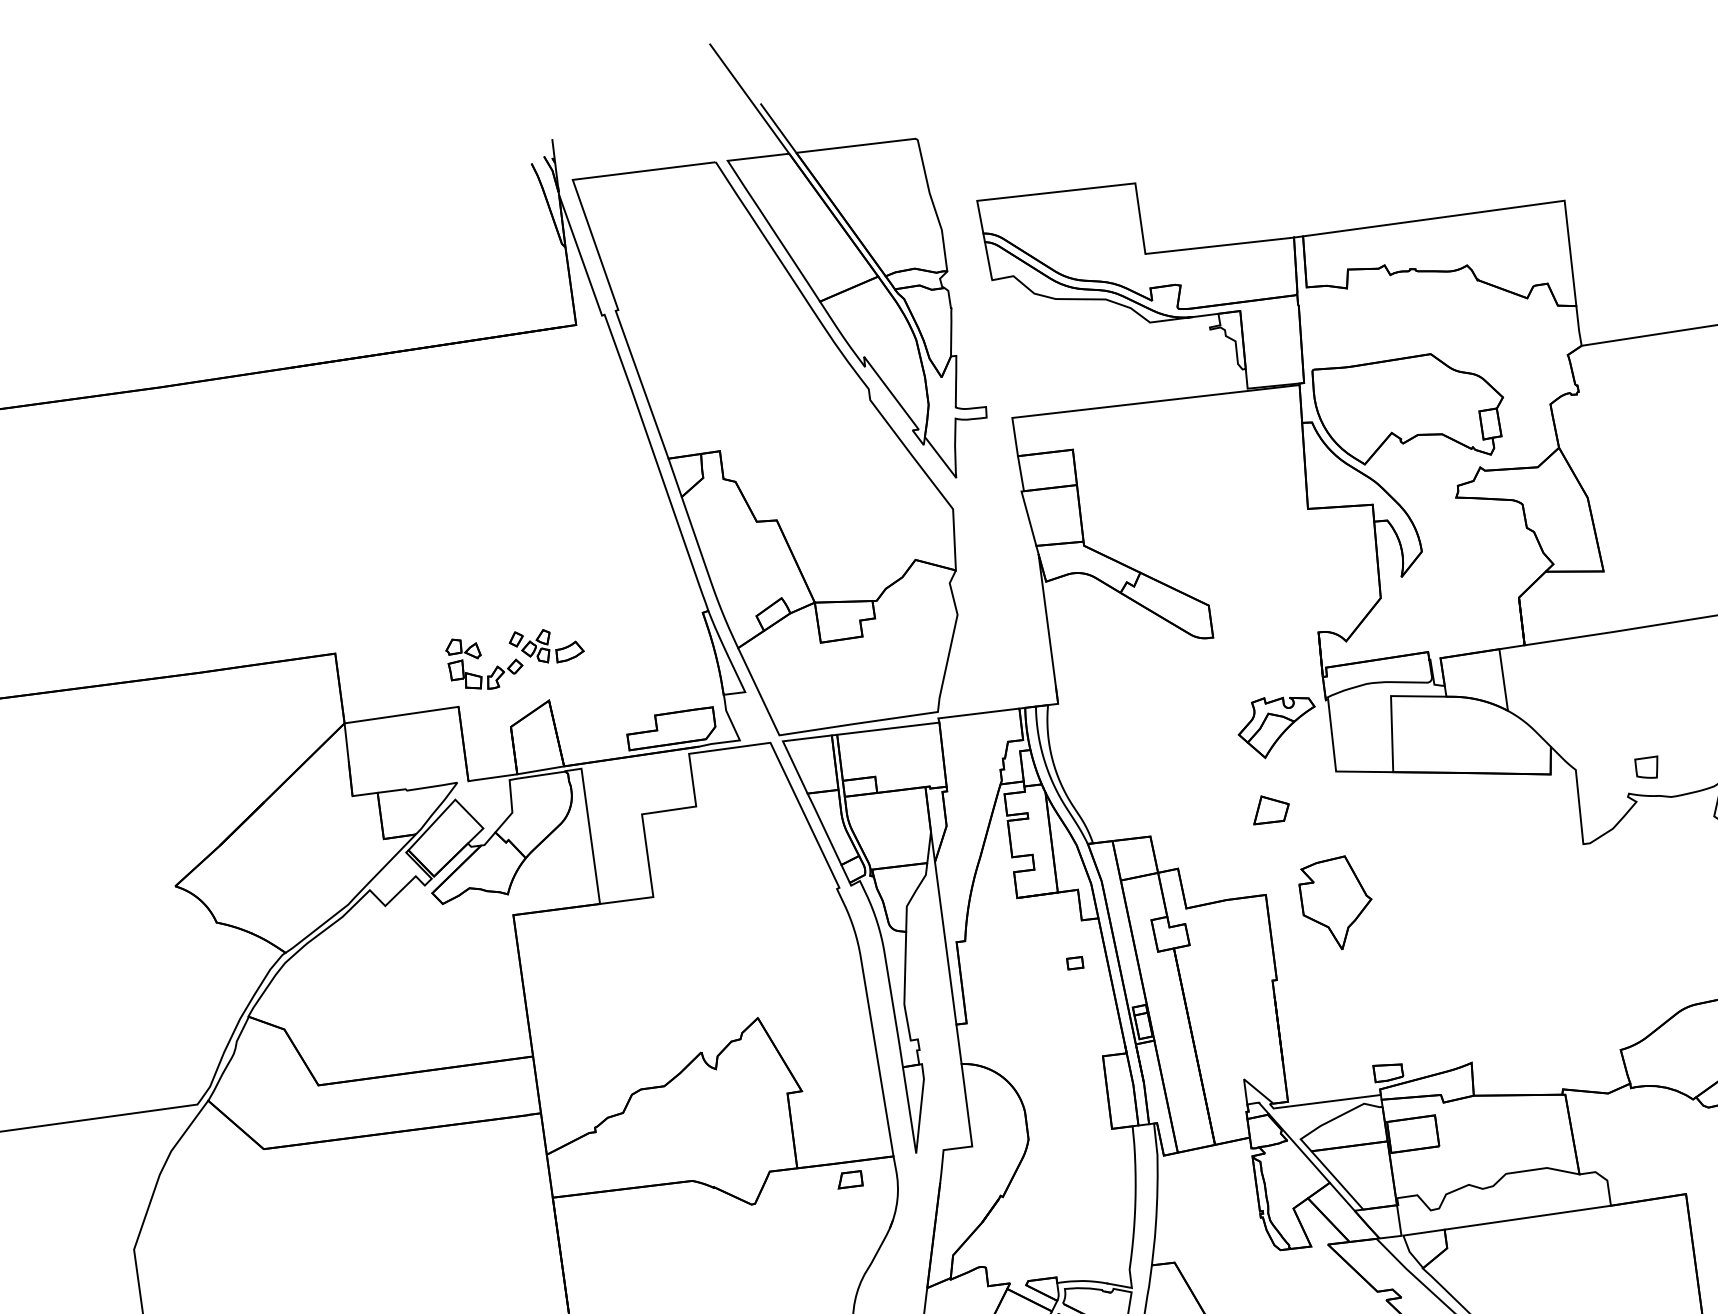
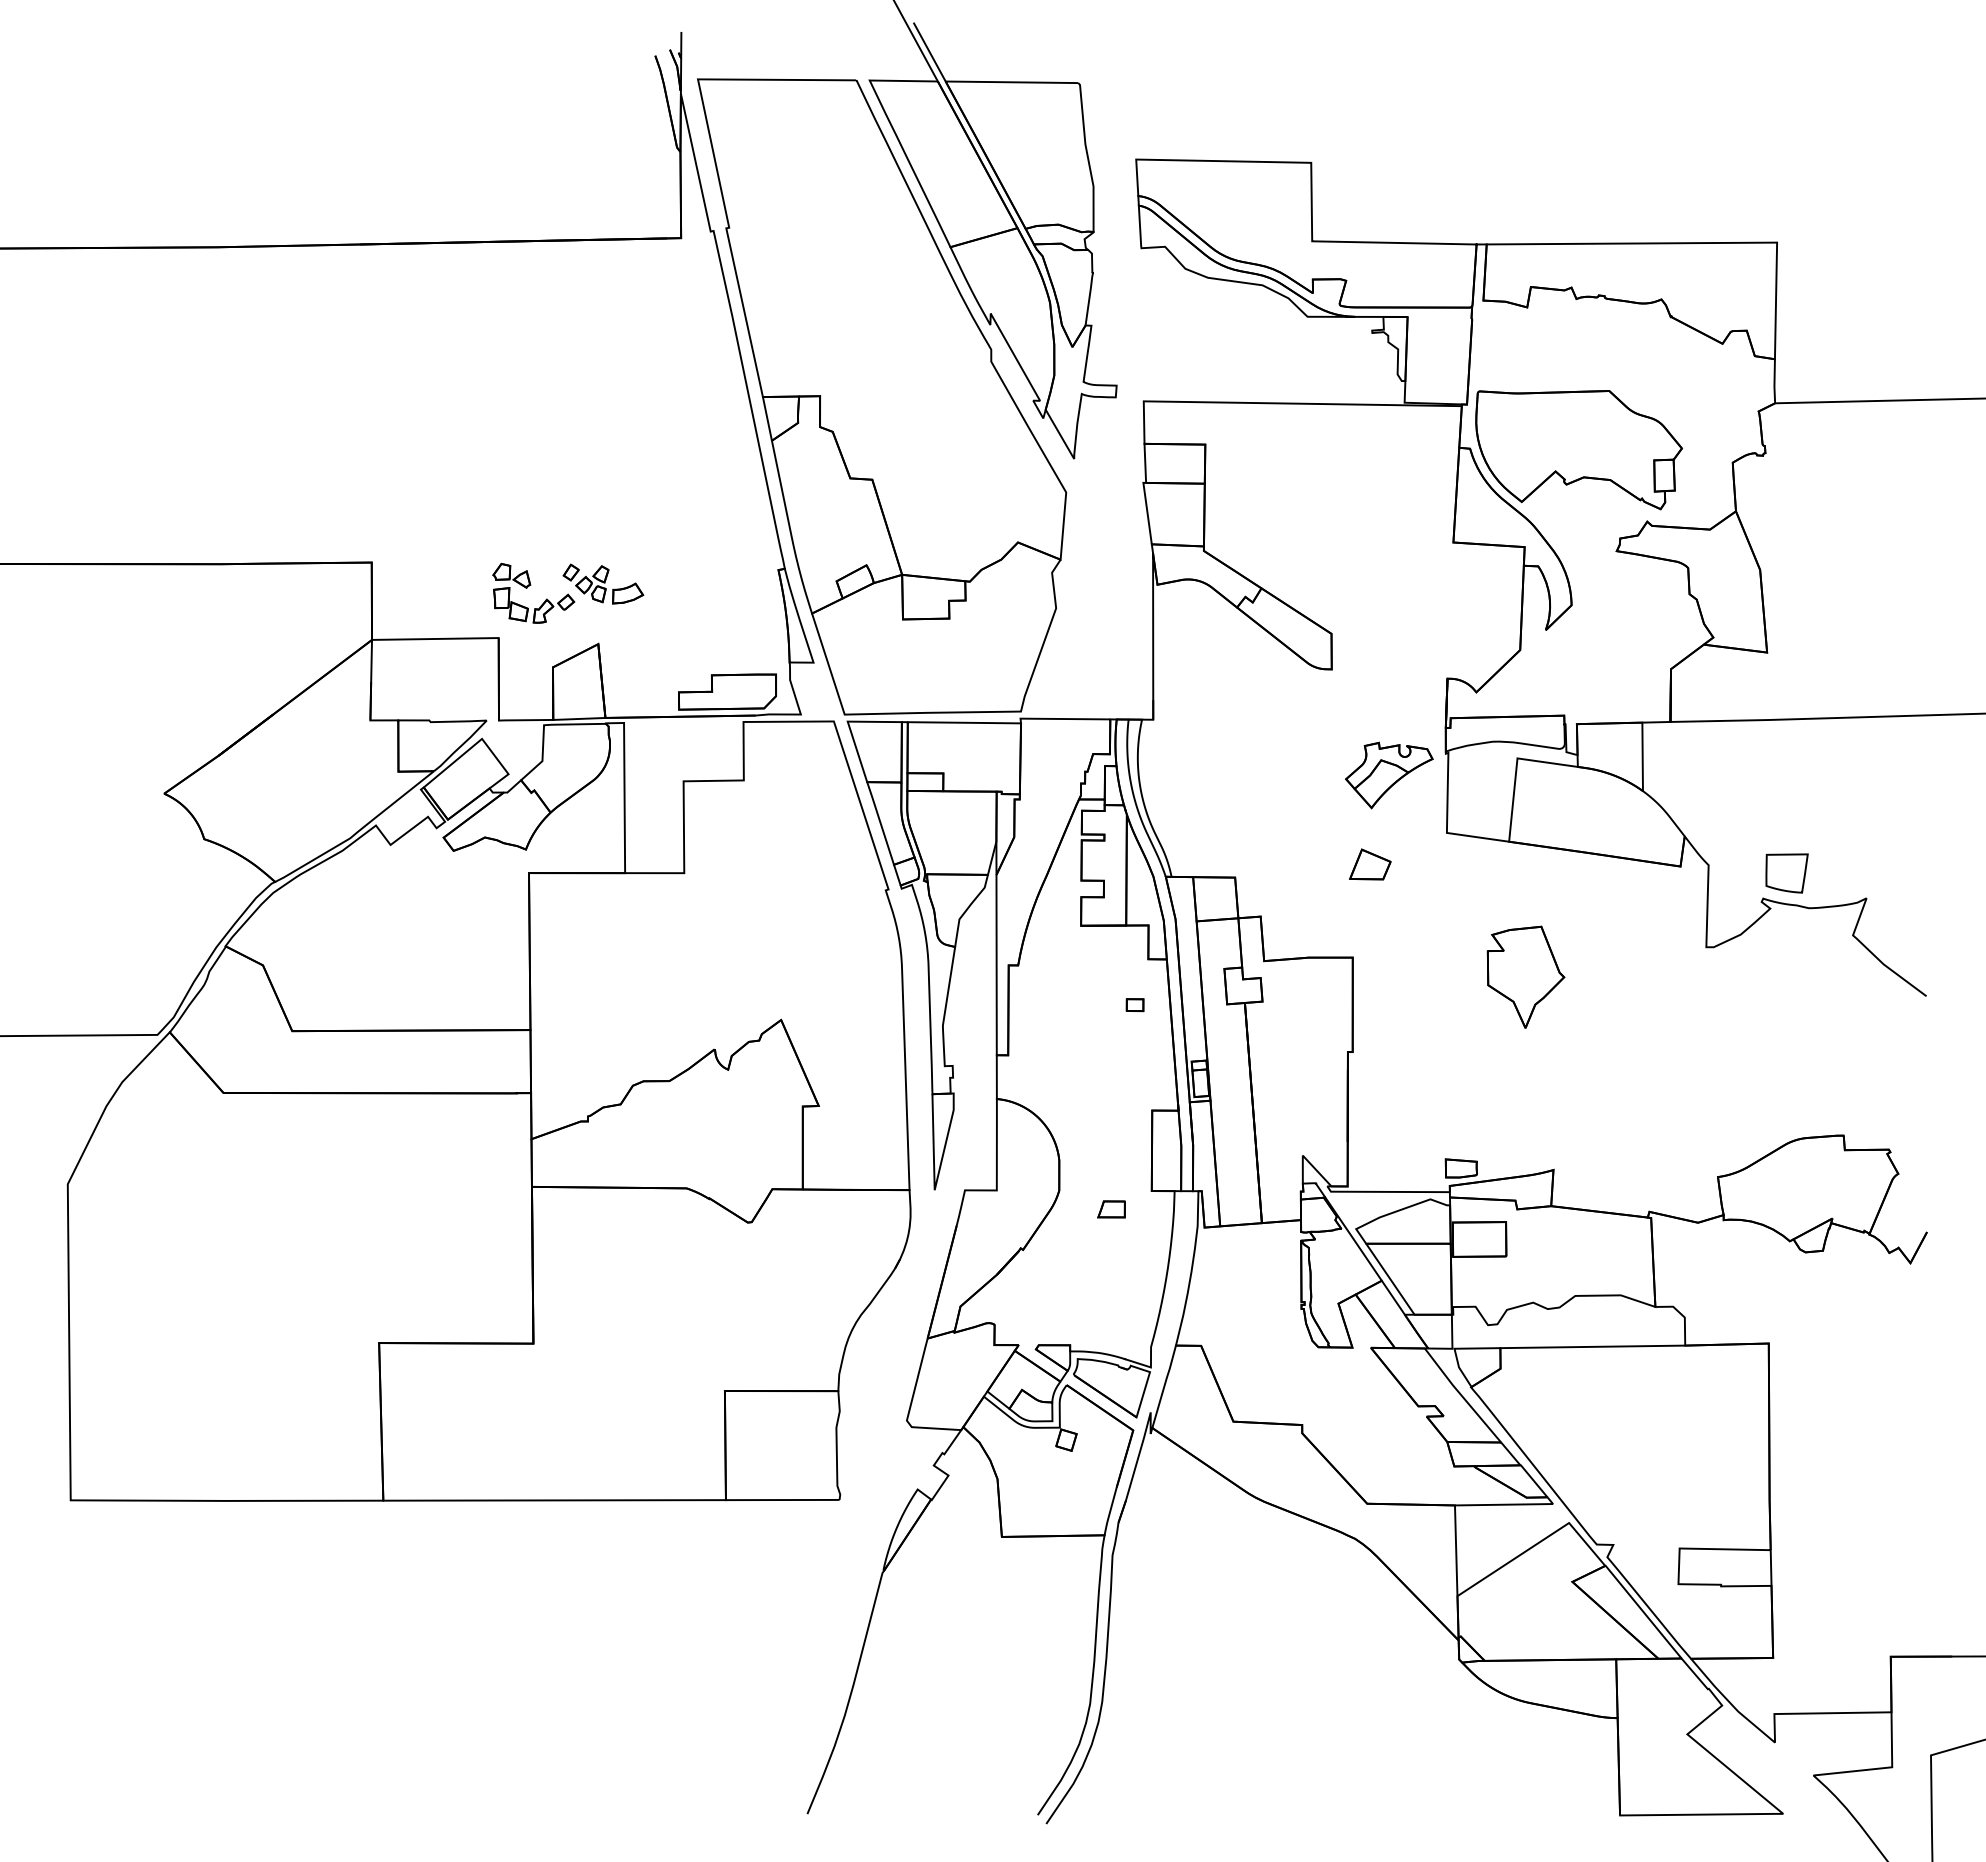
part: (1646, 768) -> (1786, 873), size x1.67
part: (1336, 903) -> (1525, 976), moved
part: (849, 1179) -> (1111, 1209), moved

